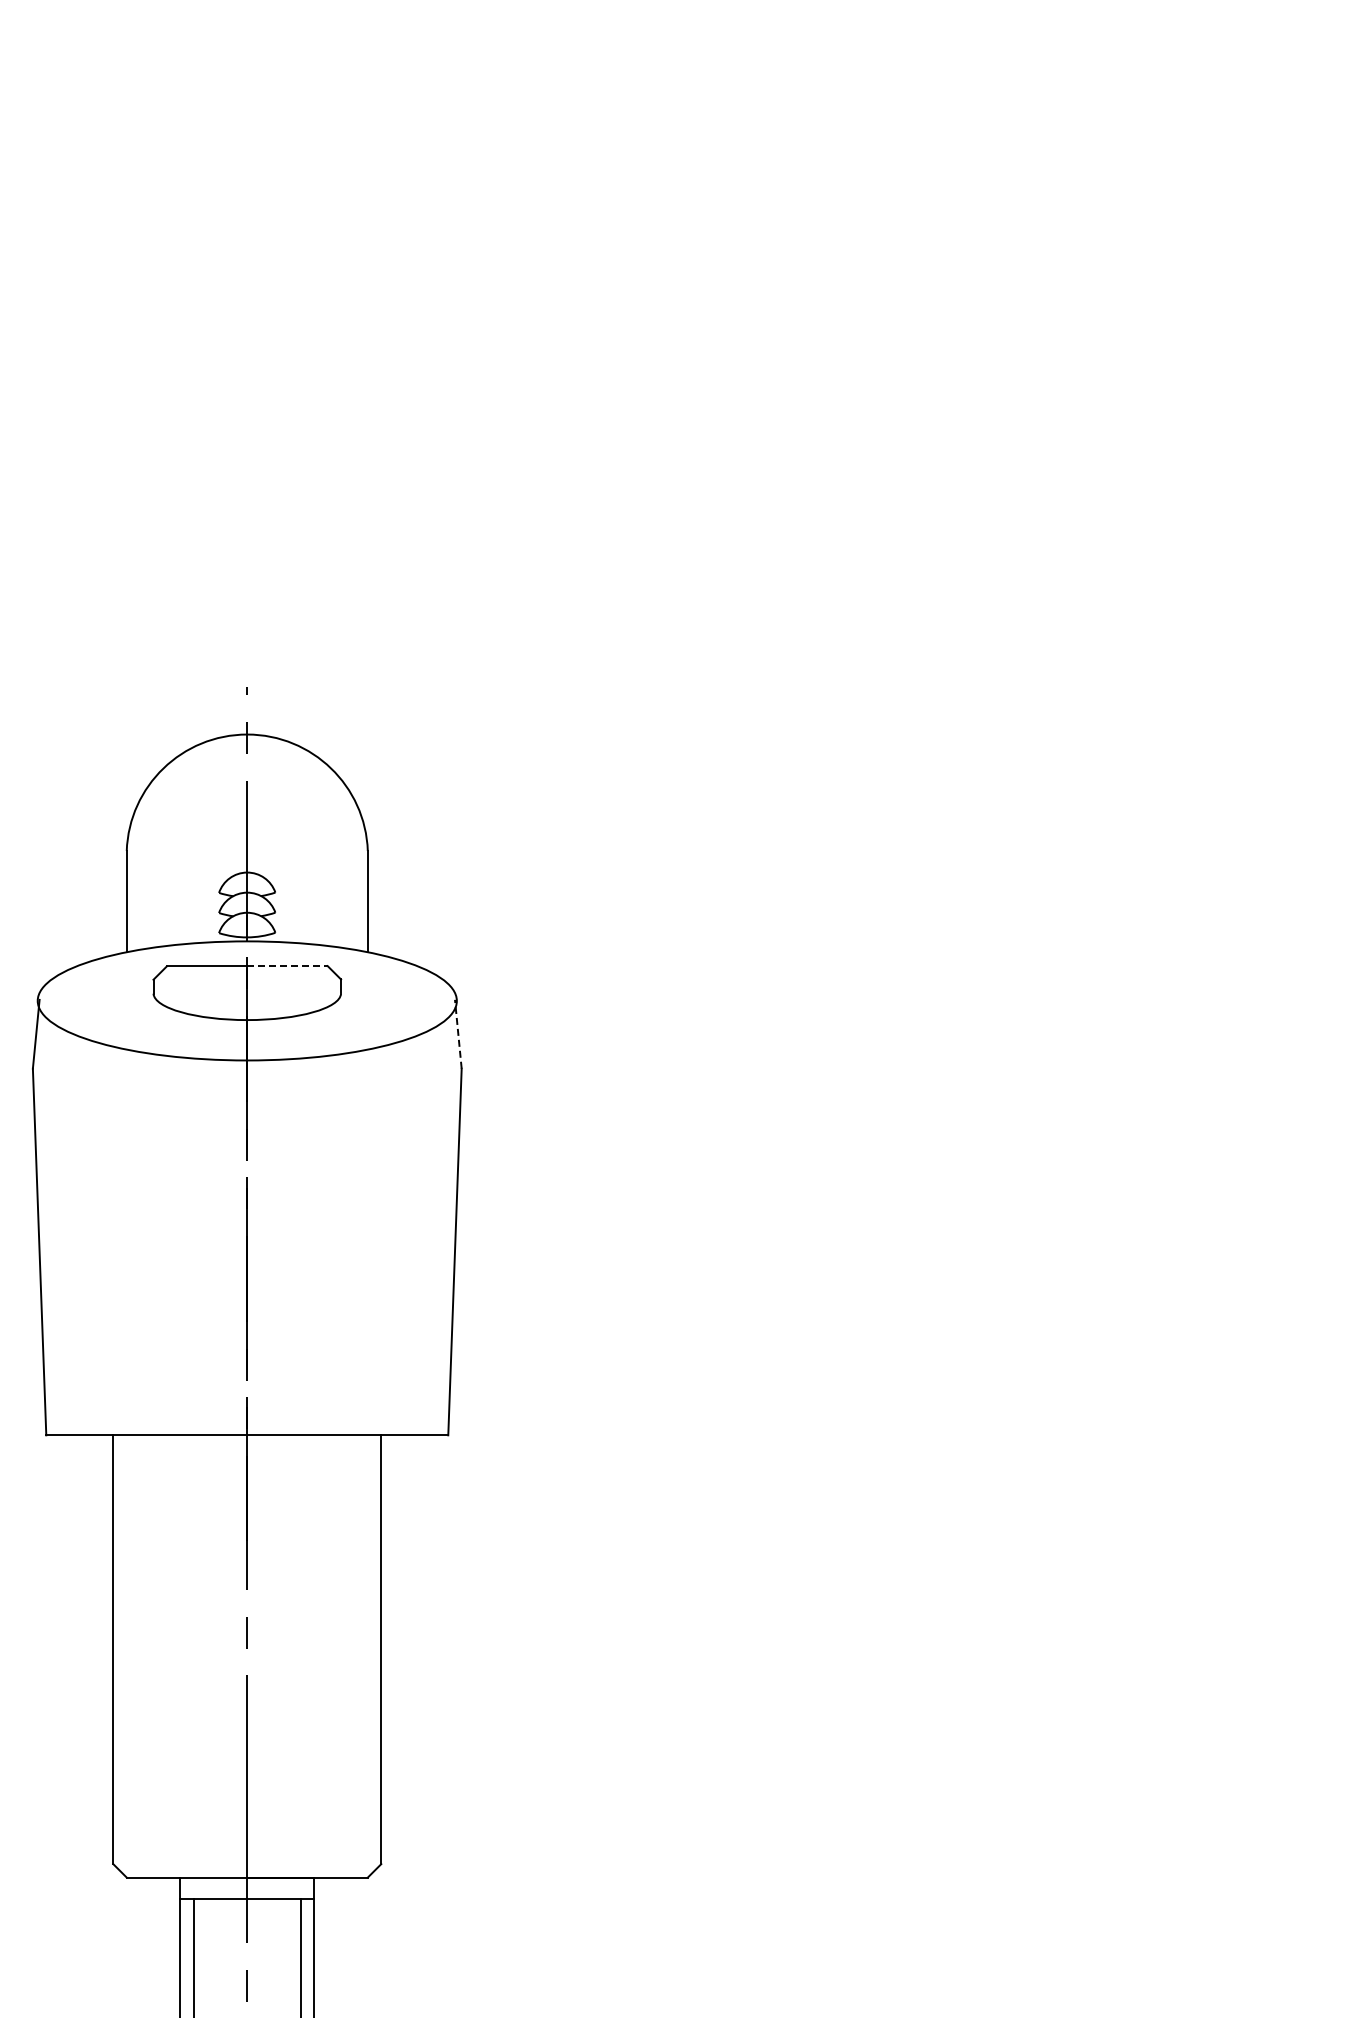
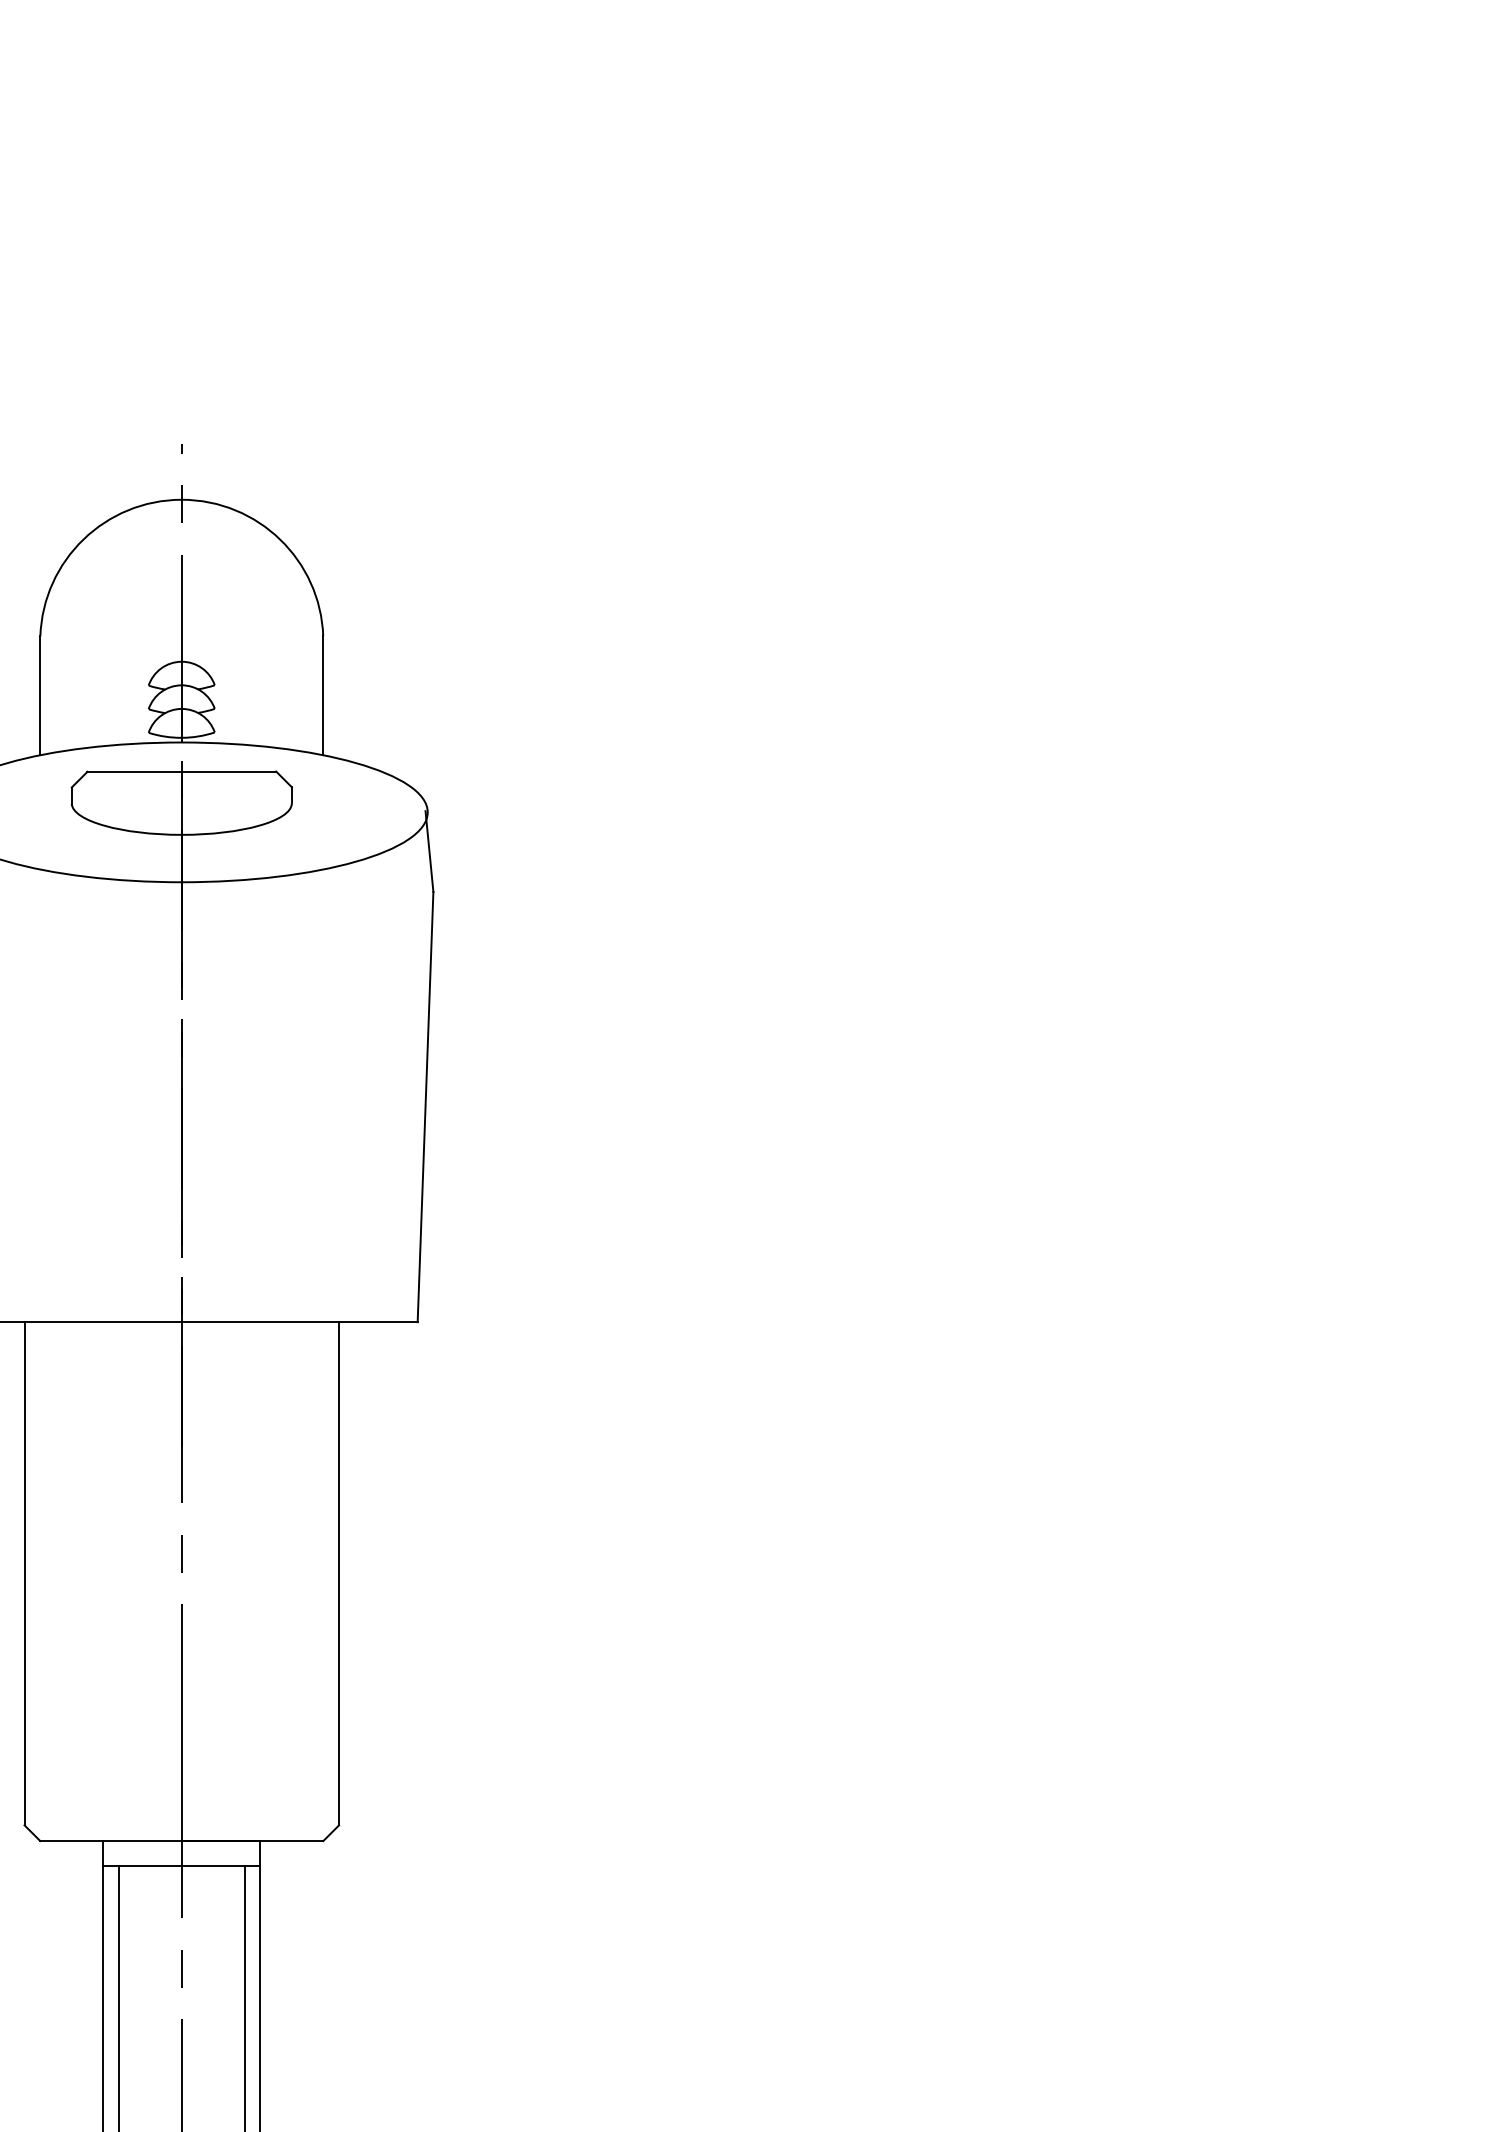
line: (287, 966) -> (228, 771), dashed -> solid
line: (458, 1034) -> (429, 851), dashed -> solid

